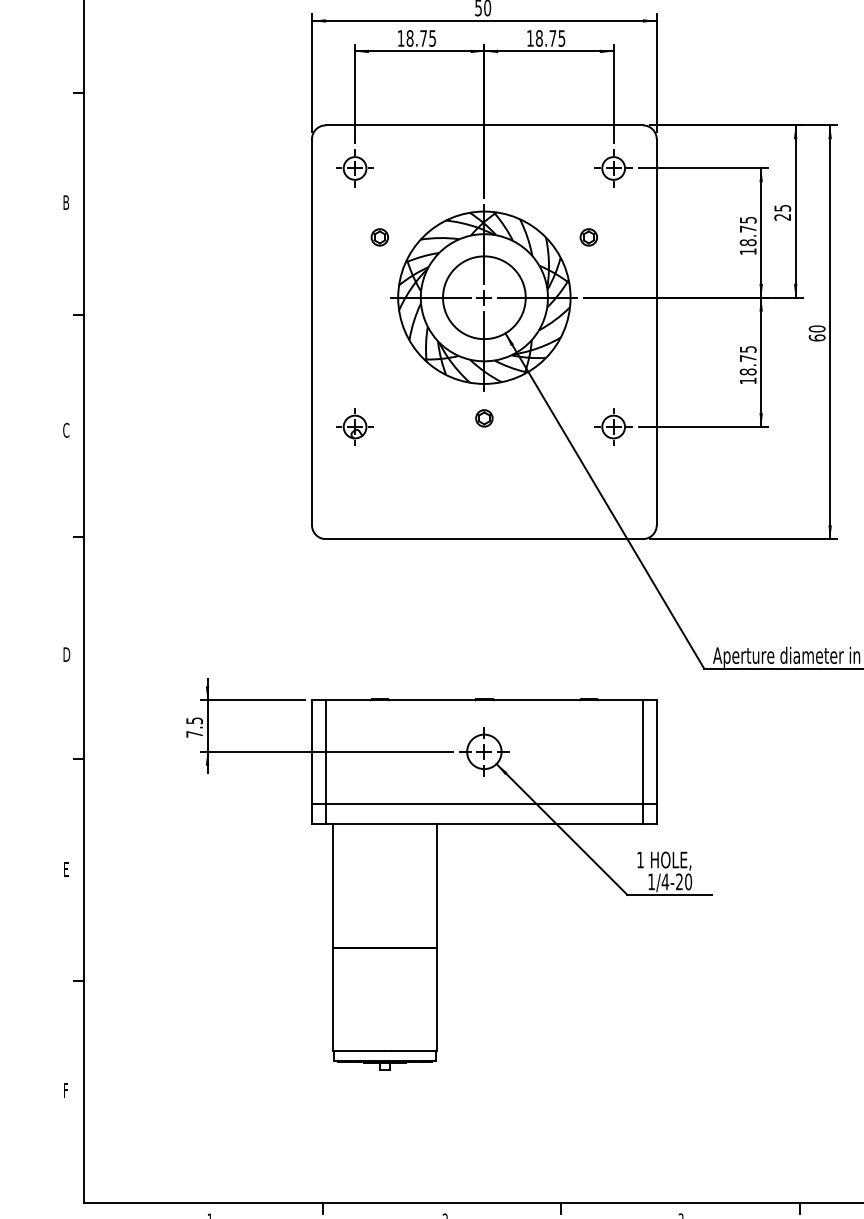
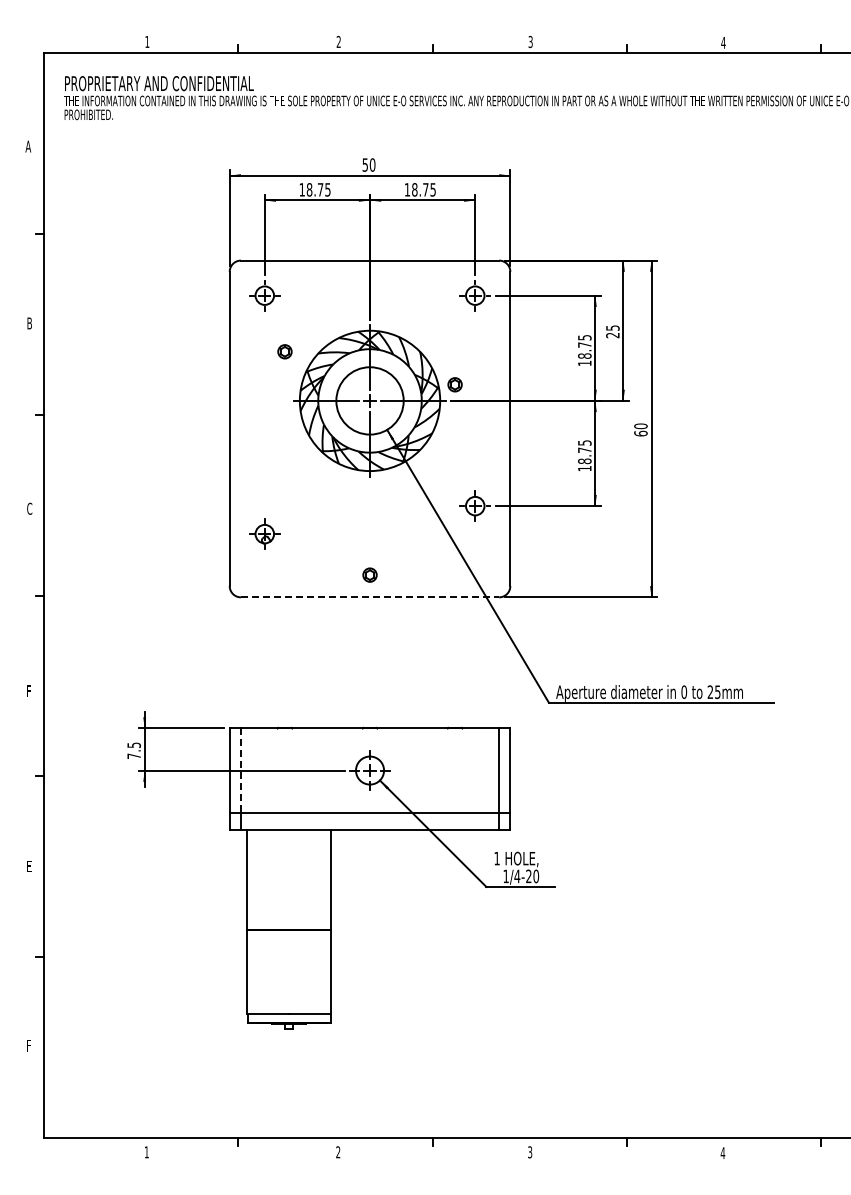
part: (588, 237) -> (454, 384), moved
part: (483, 417) -> (369, 574), moved
part: (354, 426) -> (264, 533), moved
line: (484, 539) -> (370, 597), solid -> dashed
text: (66, 654) -> (29, 691), D -> F
line: (325, 753) -> (240, 771), solid -> dashed

